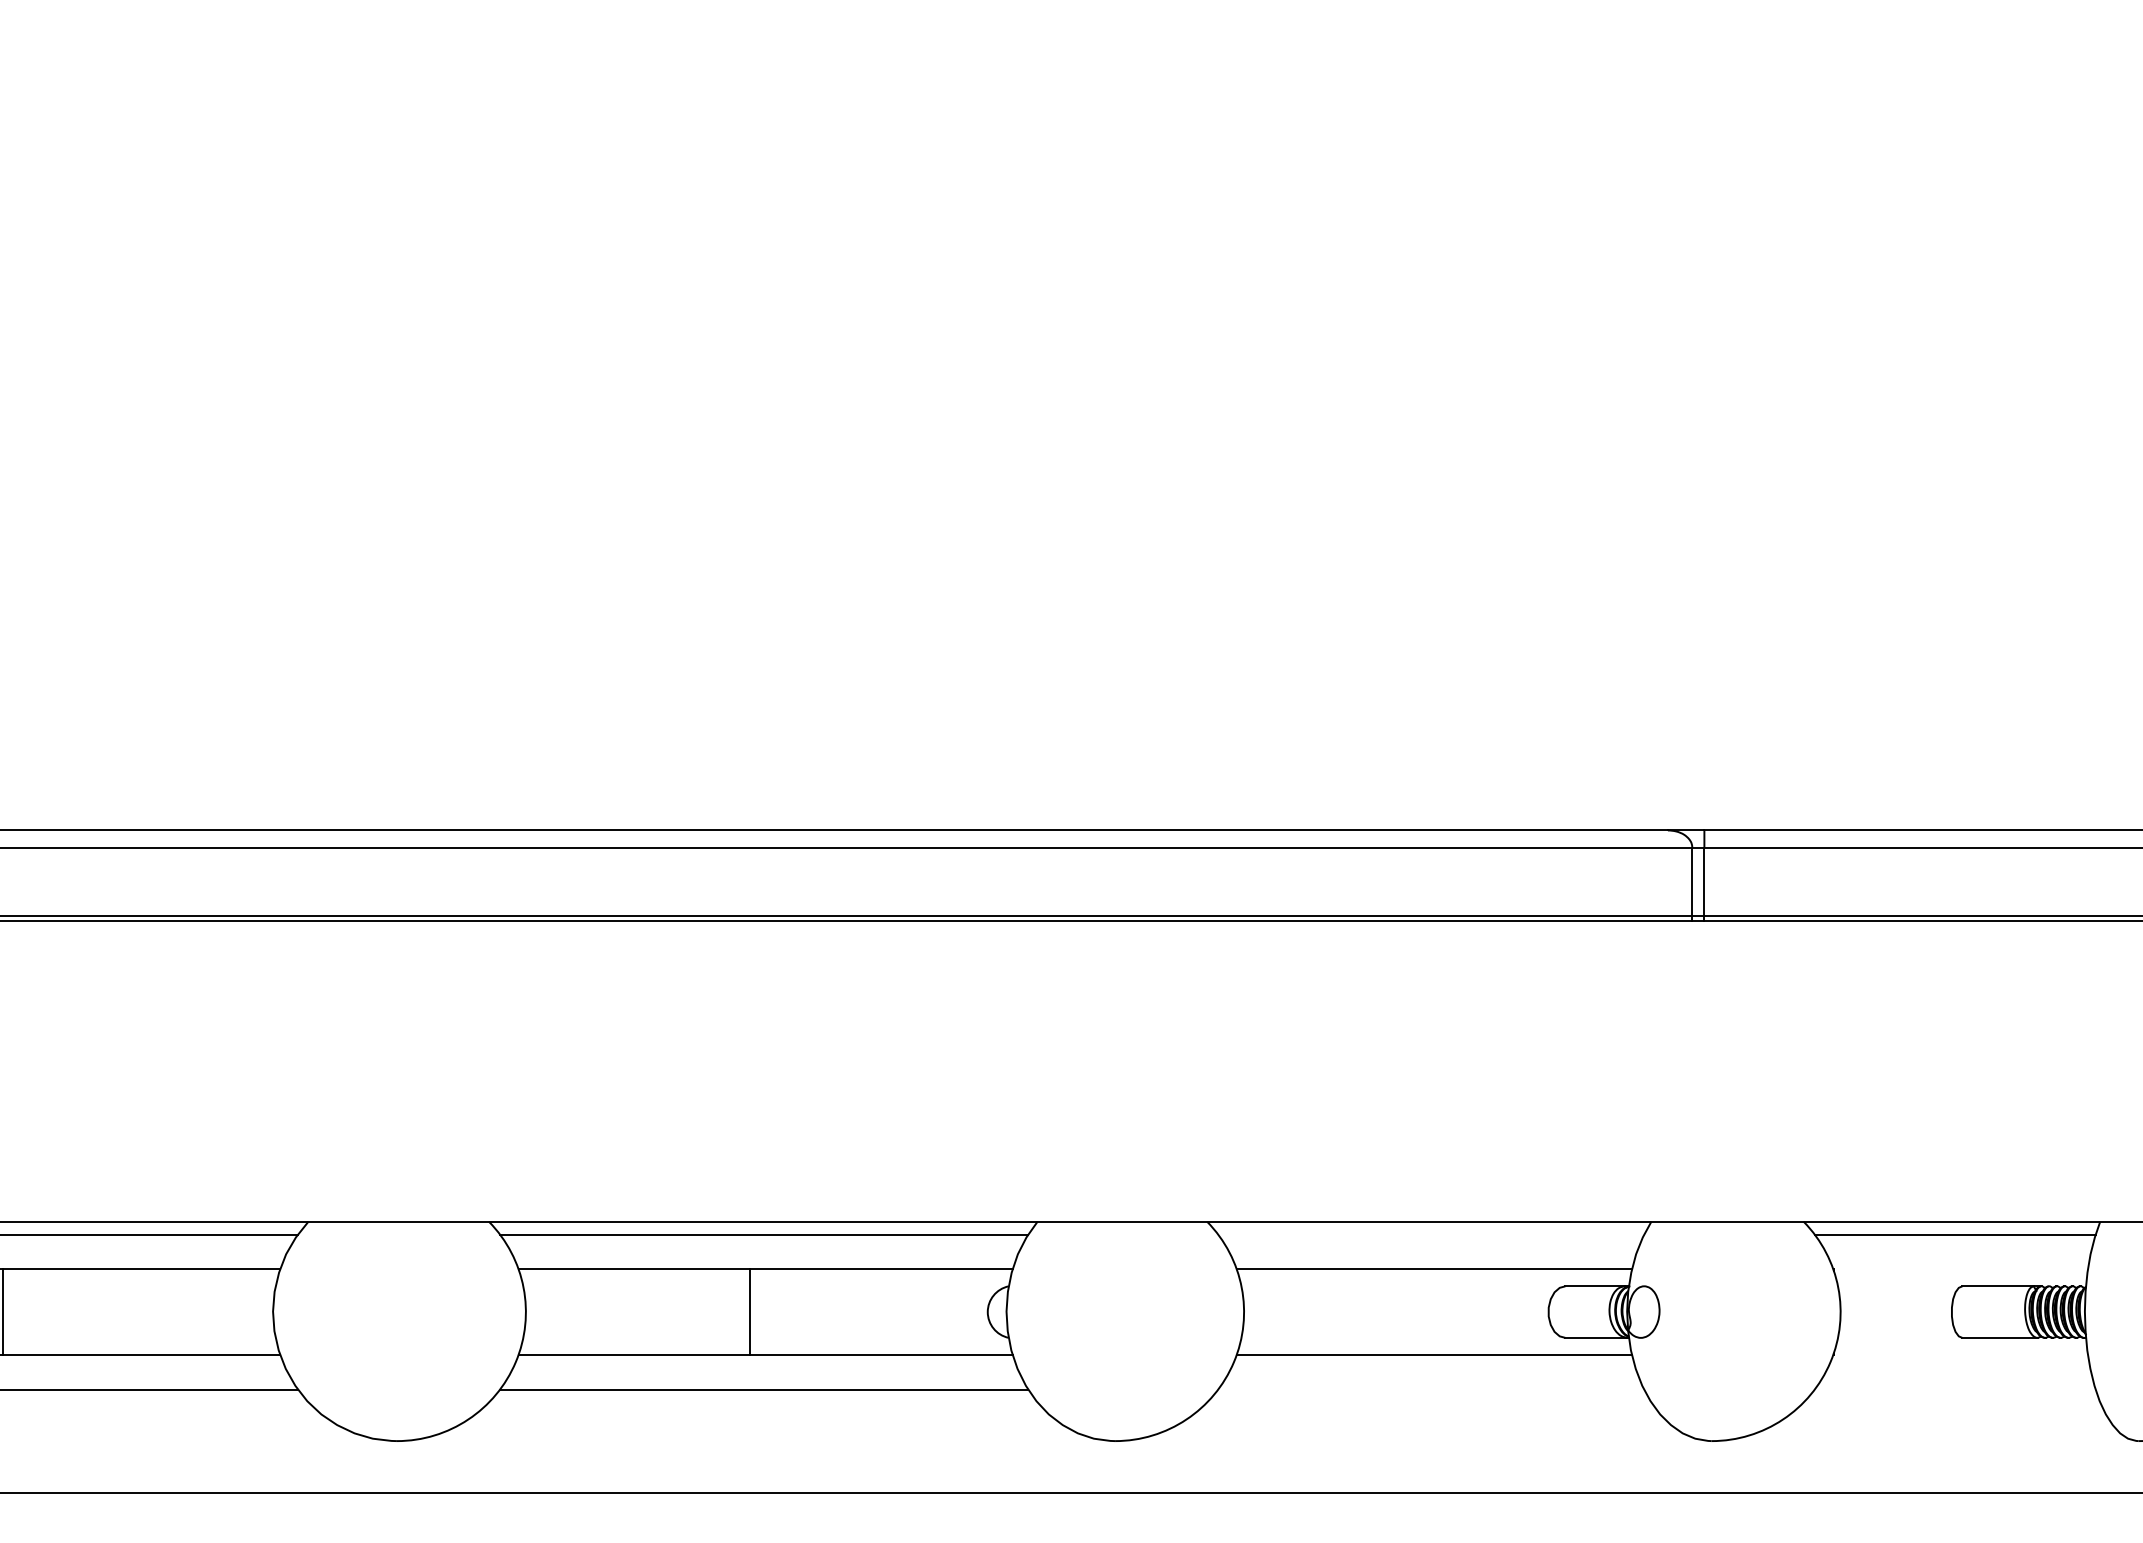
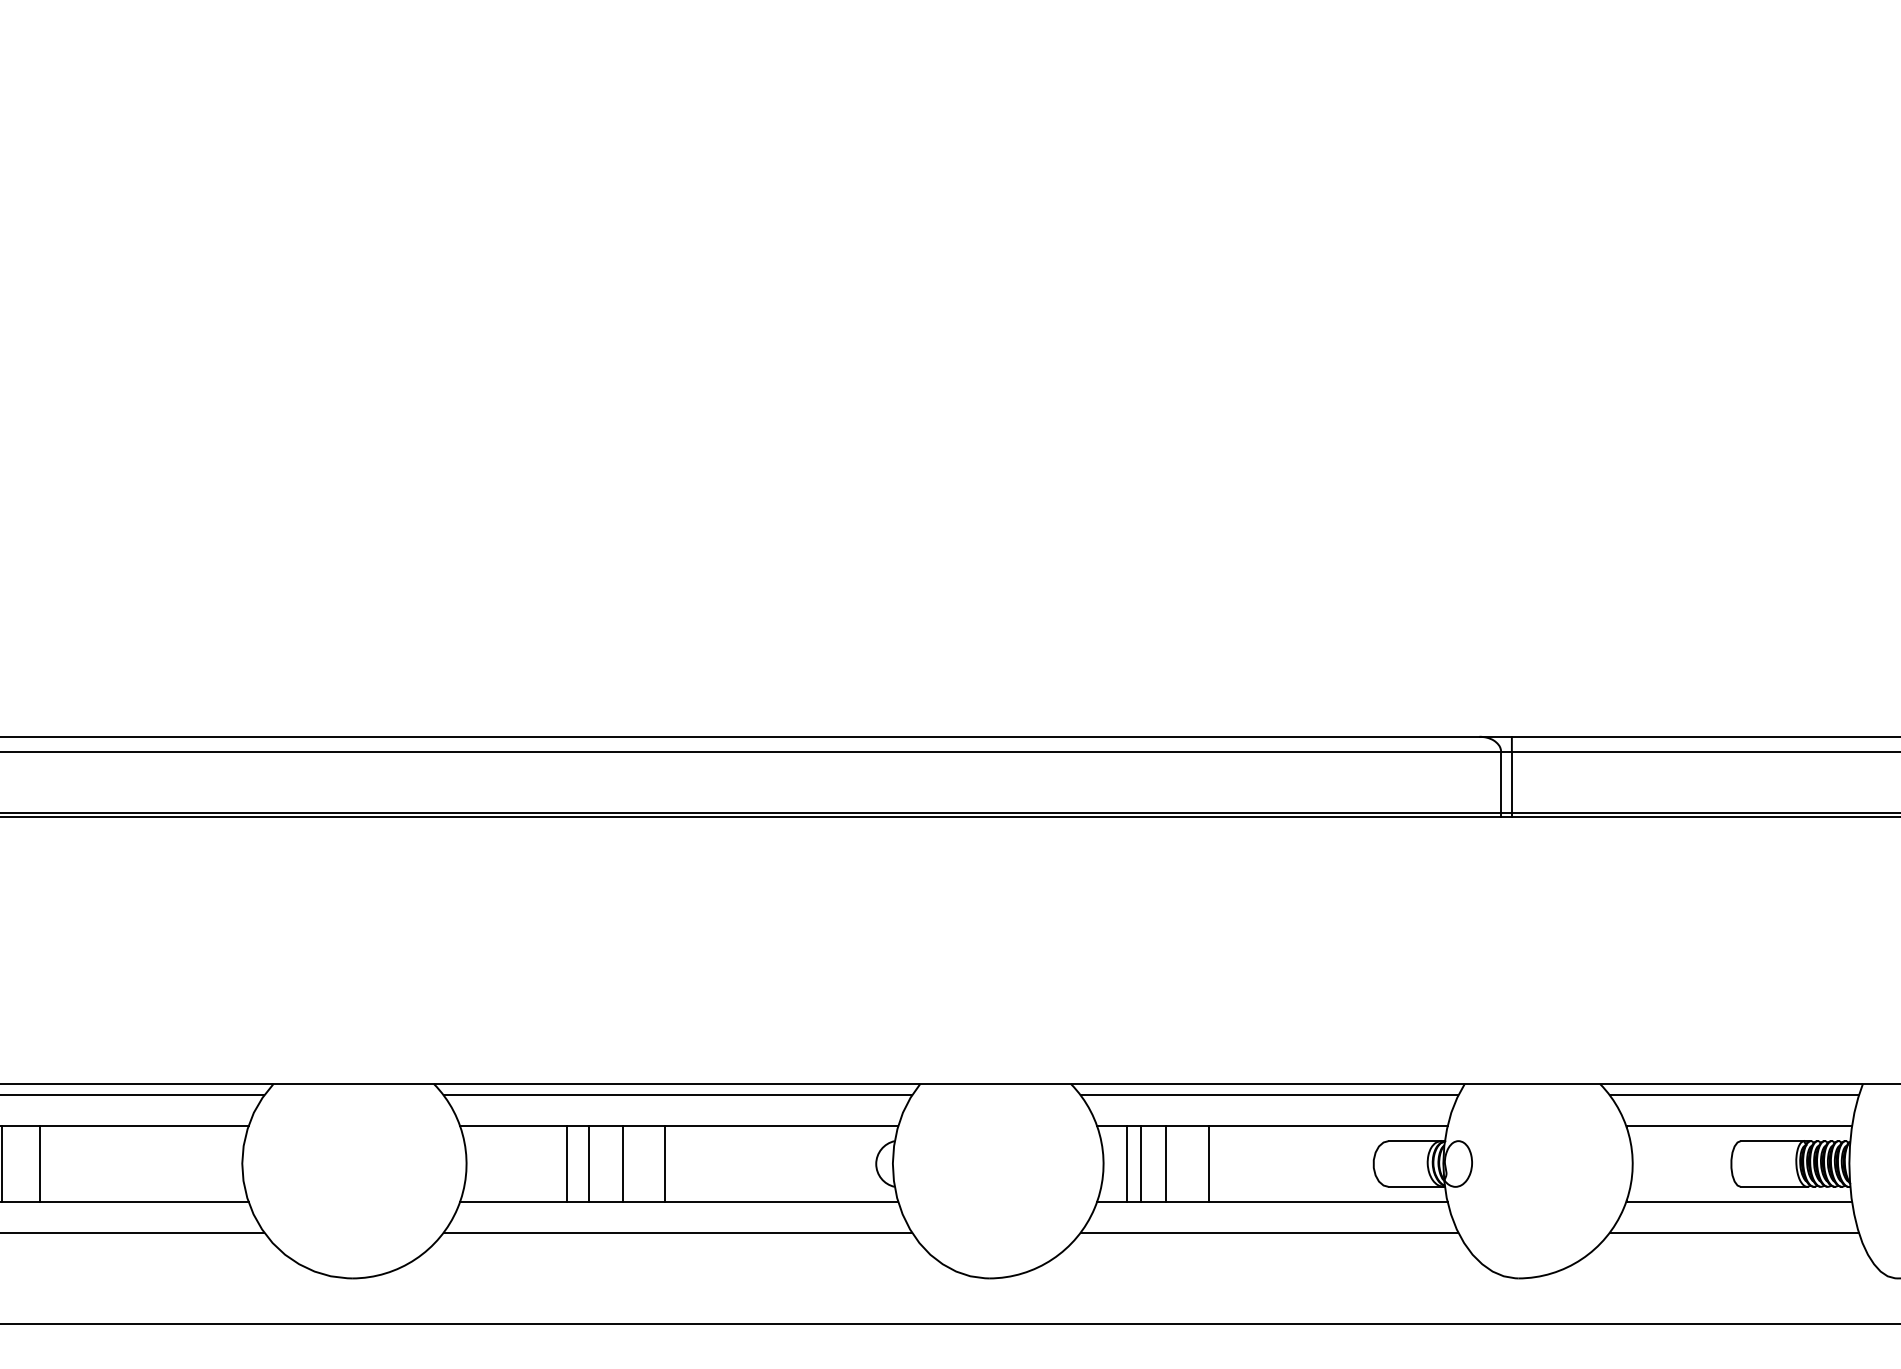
line: (1431, 1234) -> (1269, 1095), added
line: (1960, 1269) -> (1739, 1126), added
line: (45, 1312) -> (40, 1164), added
line: (639, 1312) -> (567, 1164), added
line: (664, 1312) -> (589, 1164), added
line: (702, 1312) -> (623, 1164), added
line: (1270, 1312) -> (1127, 1164), added
line: (1286, 1312) -> (1141, 1164), added
line: (1314, 1312) -> (1166, 1164), added
line: (1362, 1312) -> (1208, 1164), added
line: (1960, 1355) -> (1739, 1202), added
line: (1431, 1389) -> (1269, 1232), added
line: (1954, 1389) -> (1733, 1232), added

